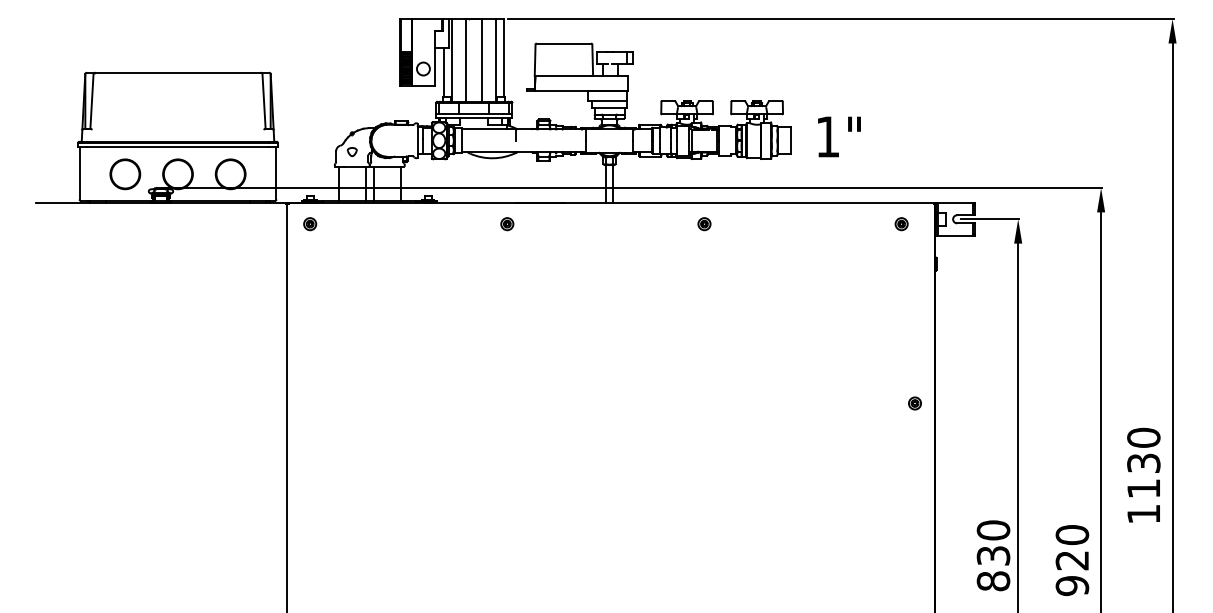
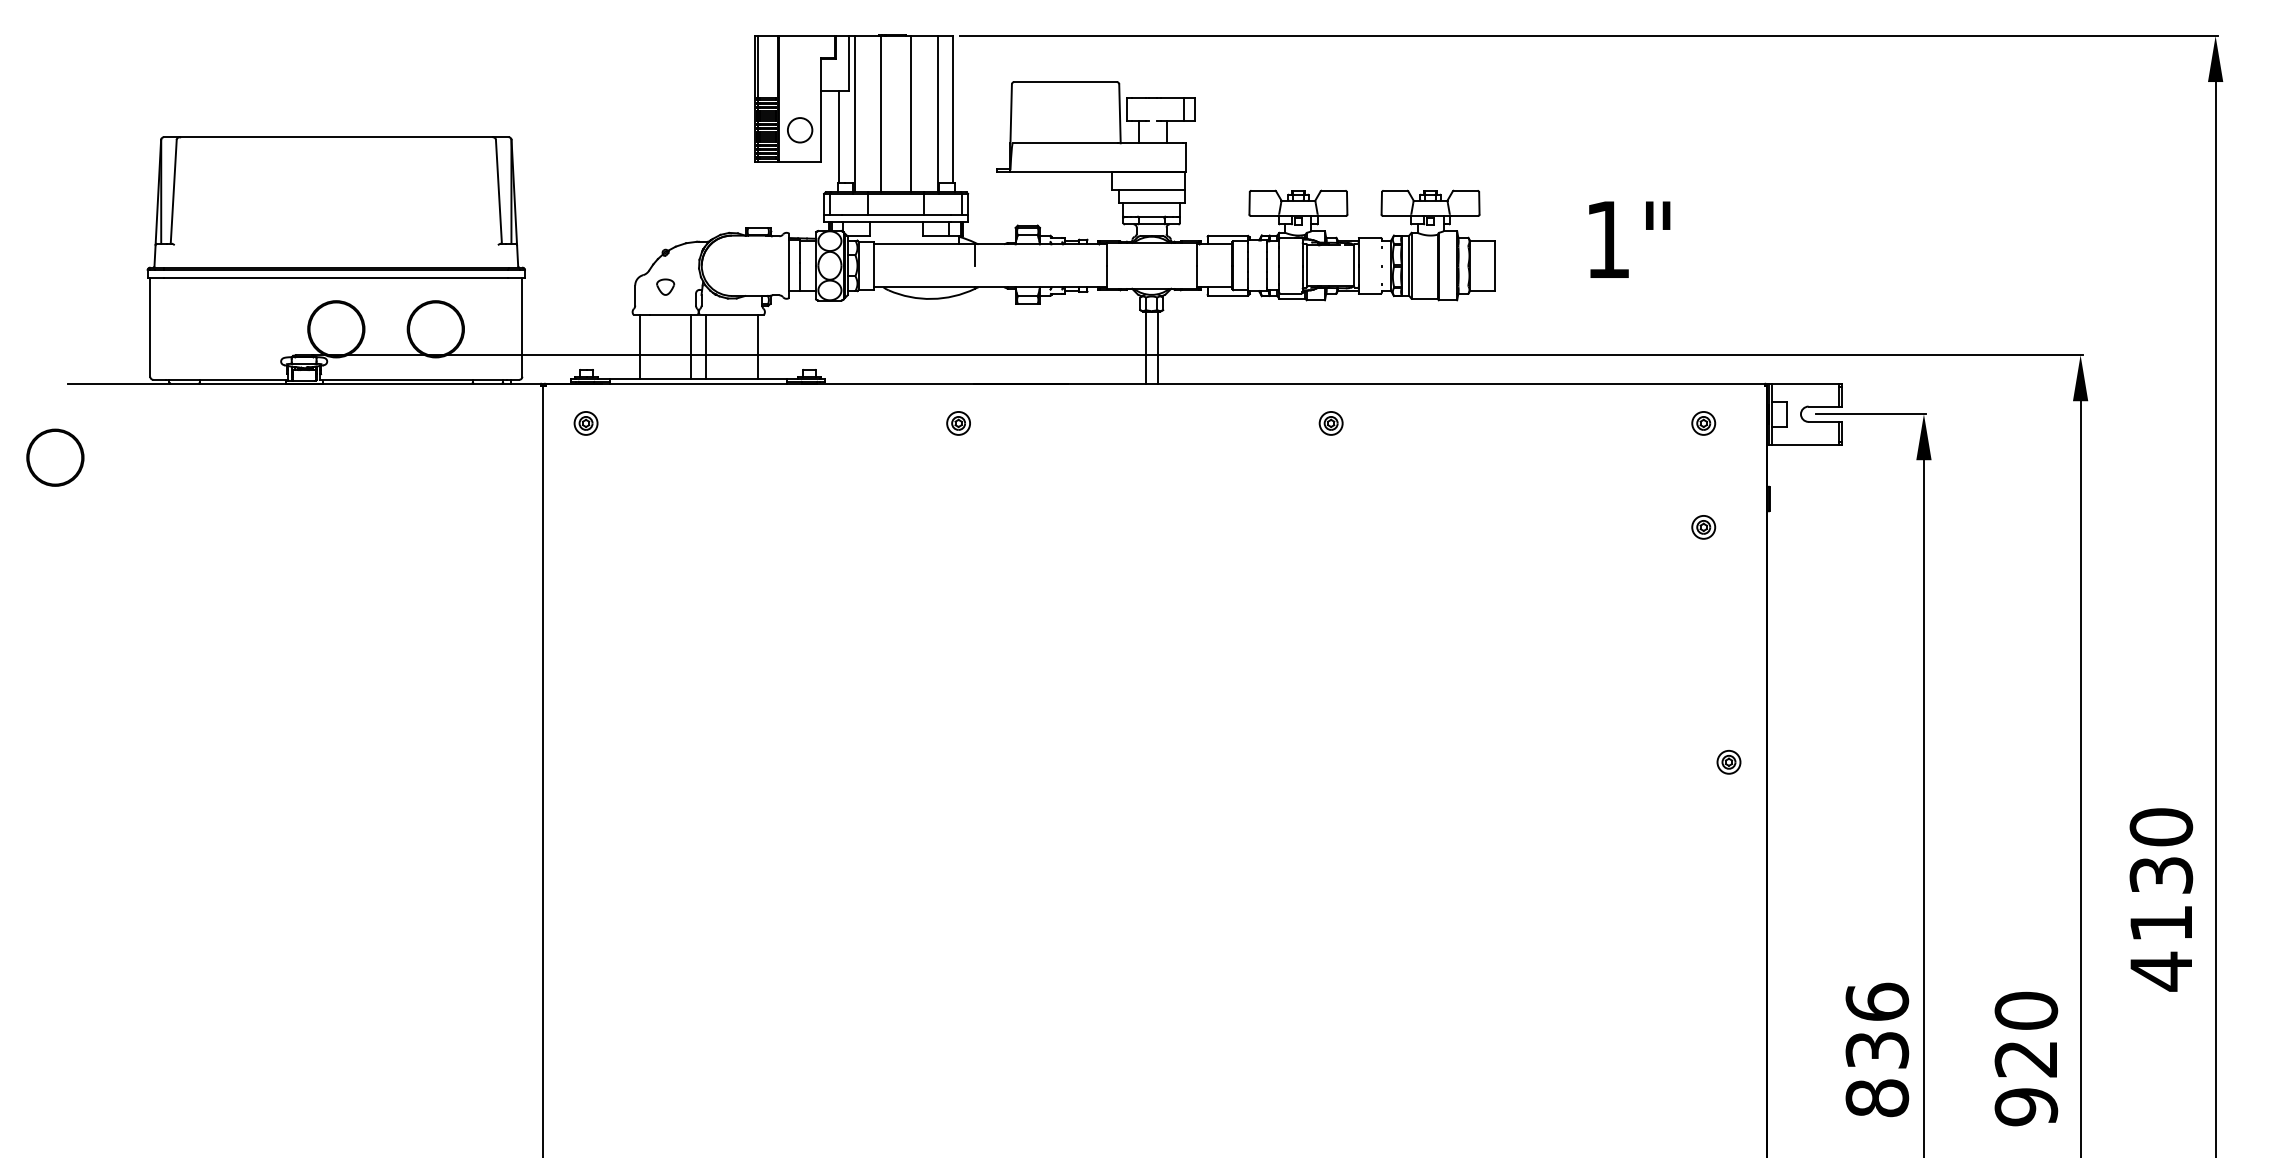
text: (839, 136) -> (1629, 238), moved
part: (125, 174) -> (55, 458), moved
part: (901, 279) -> (1703, 527), added
text: (1143, 513) -> (2160, 970), 1130 -> 4130
text: (993, 530) -> (1877, 1002), 830 -> 836

